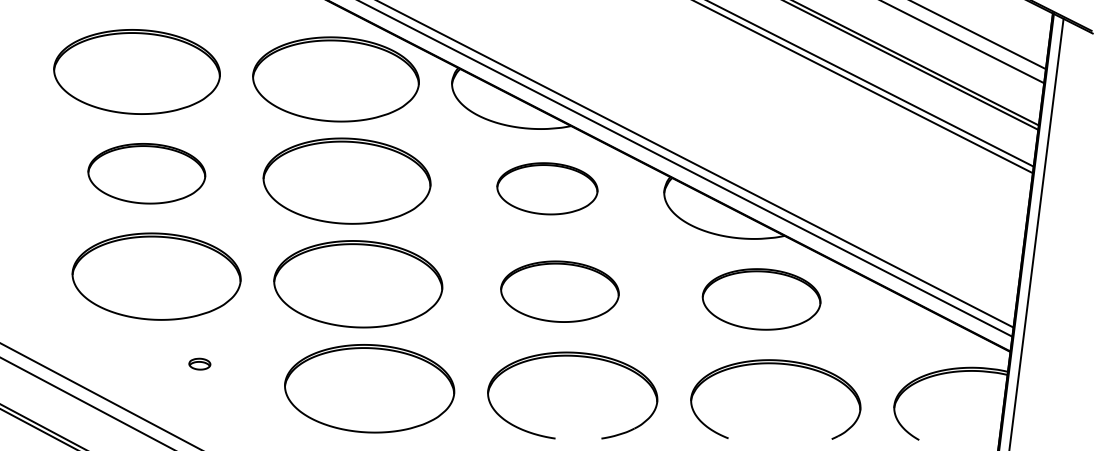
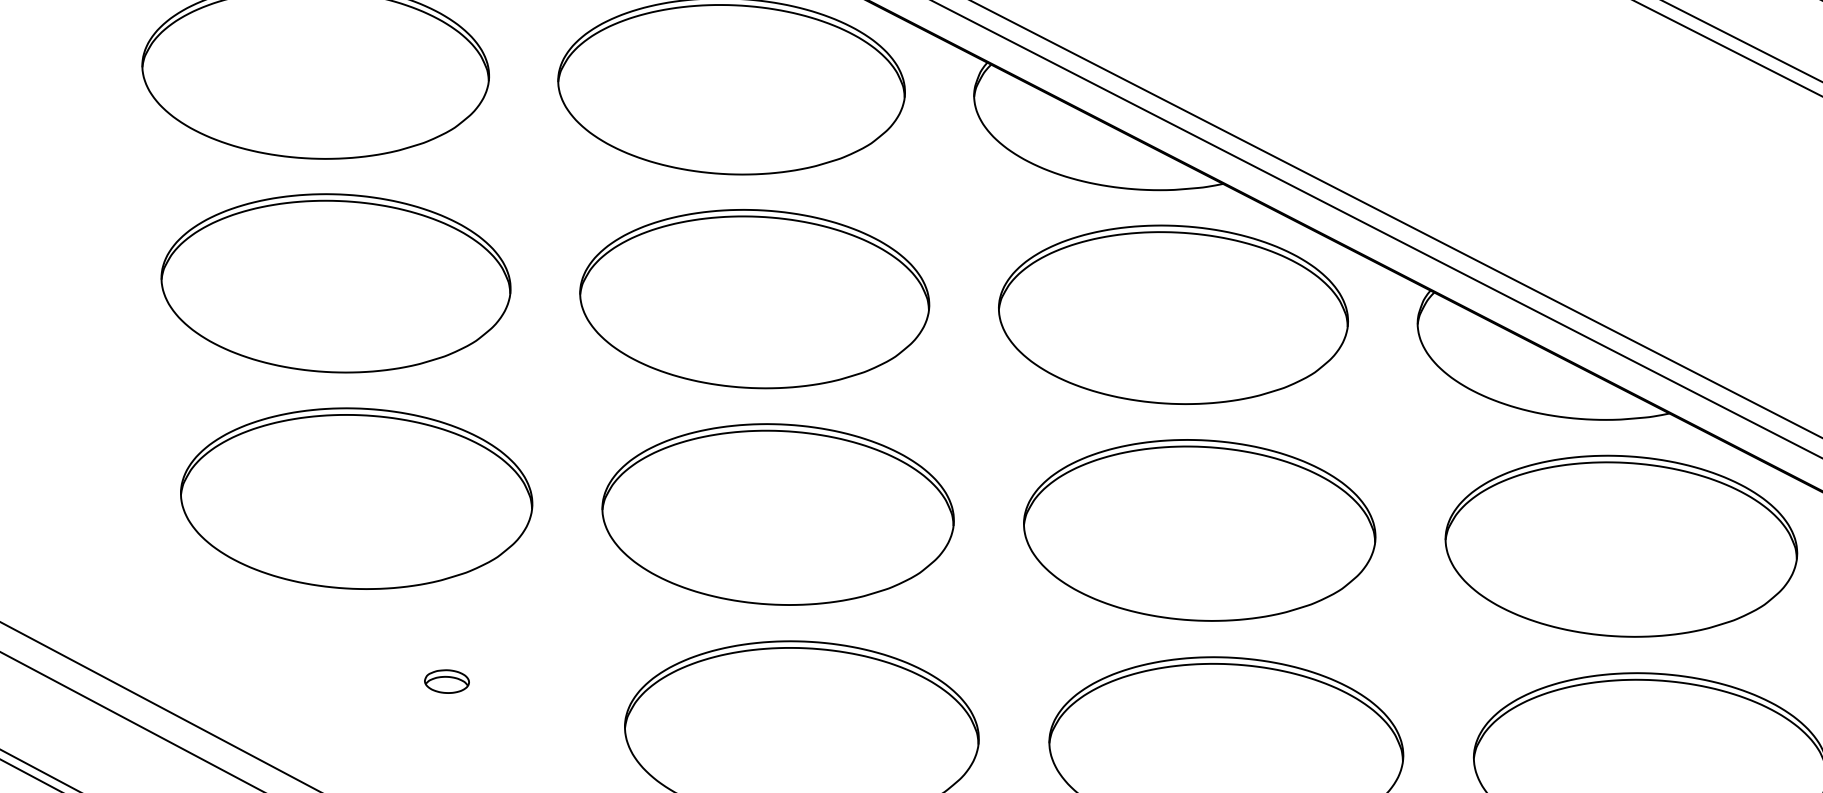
part: (146, 173) -> (335, 283), size x1.43
part: (547, 188) -> (1173, 314), size x1.67
part: (559, 291) -> (1198, 529), size x1.43
part: (761, 299) -> (1620, 546), size x1.43

